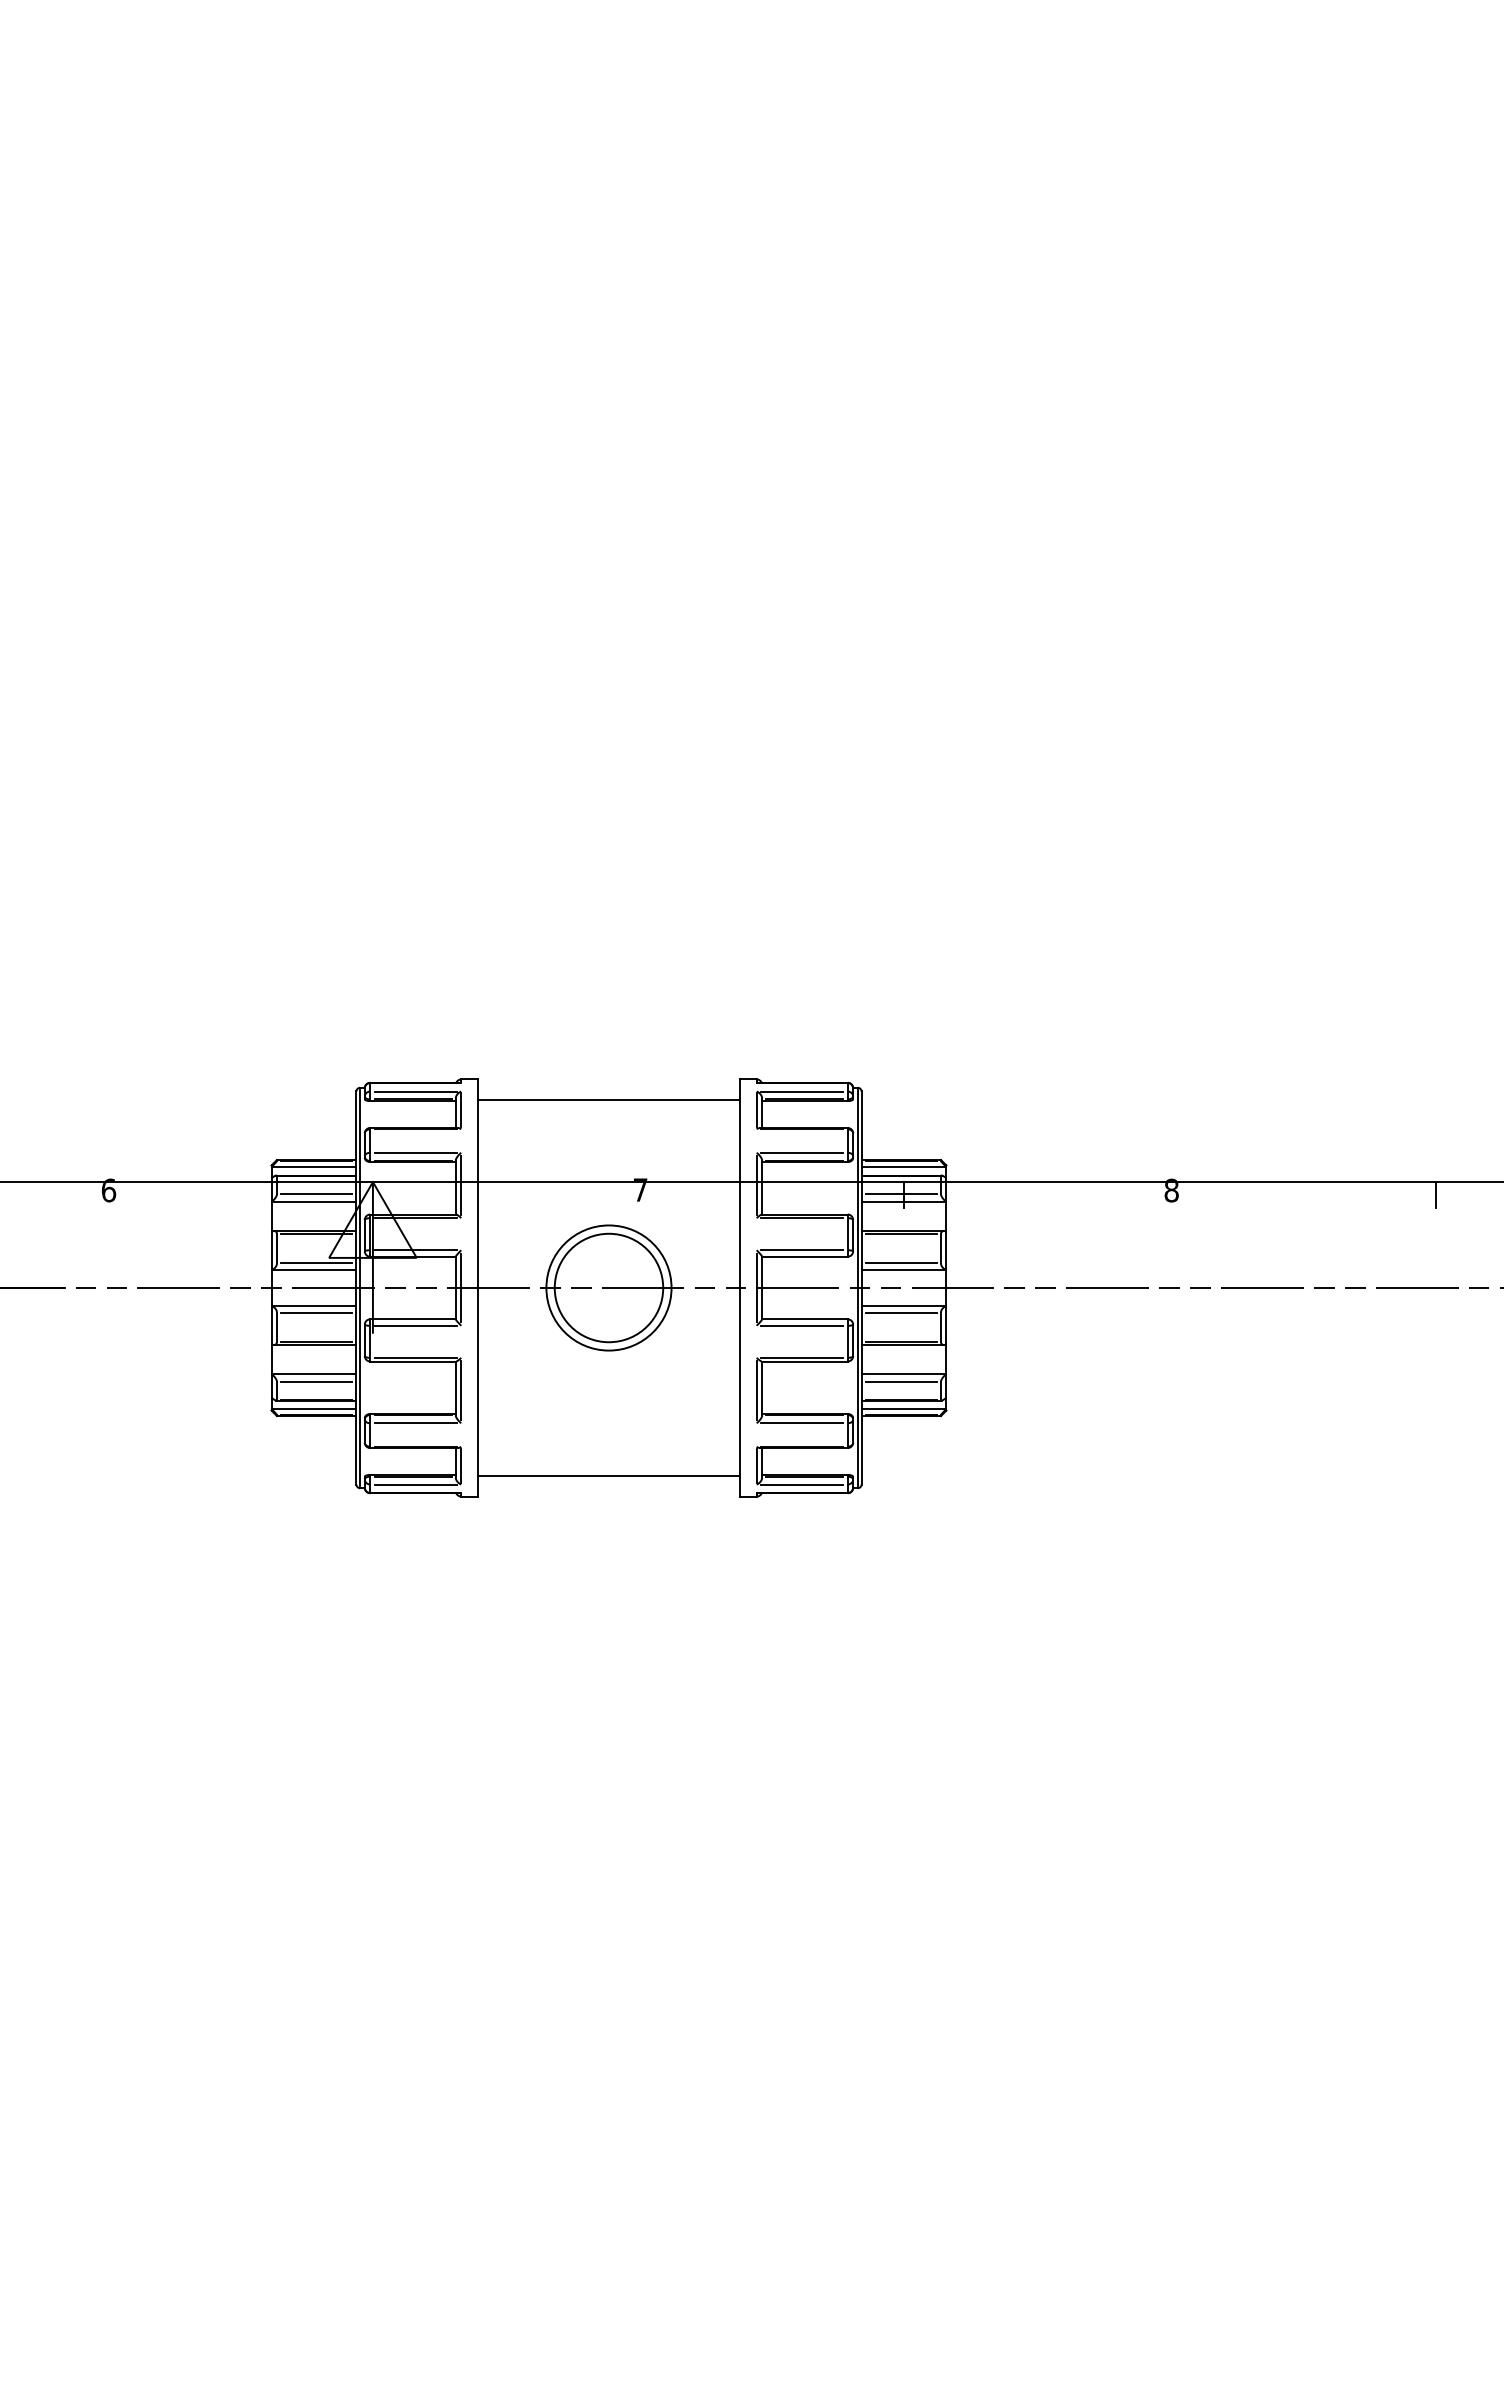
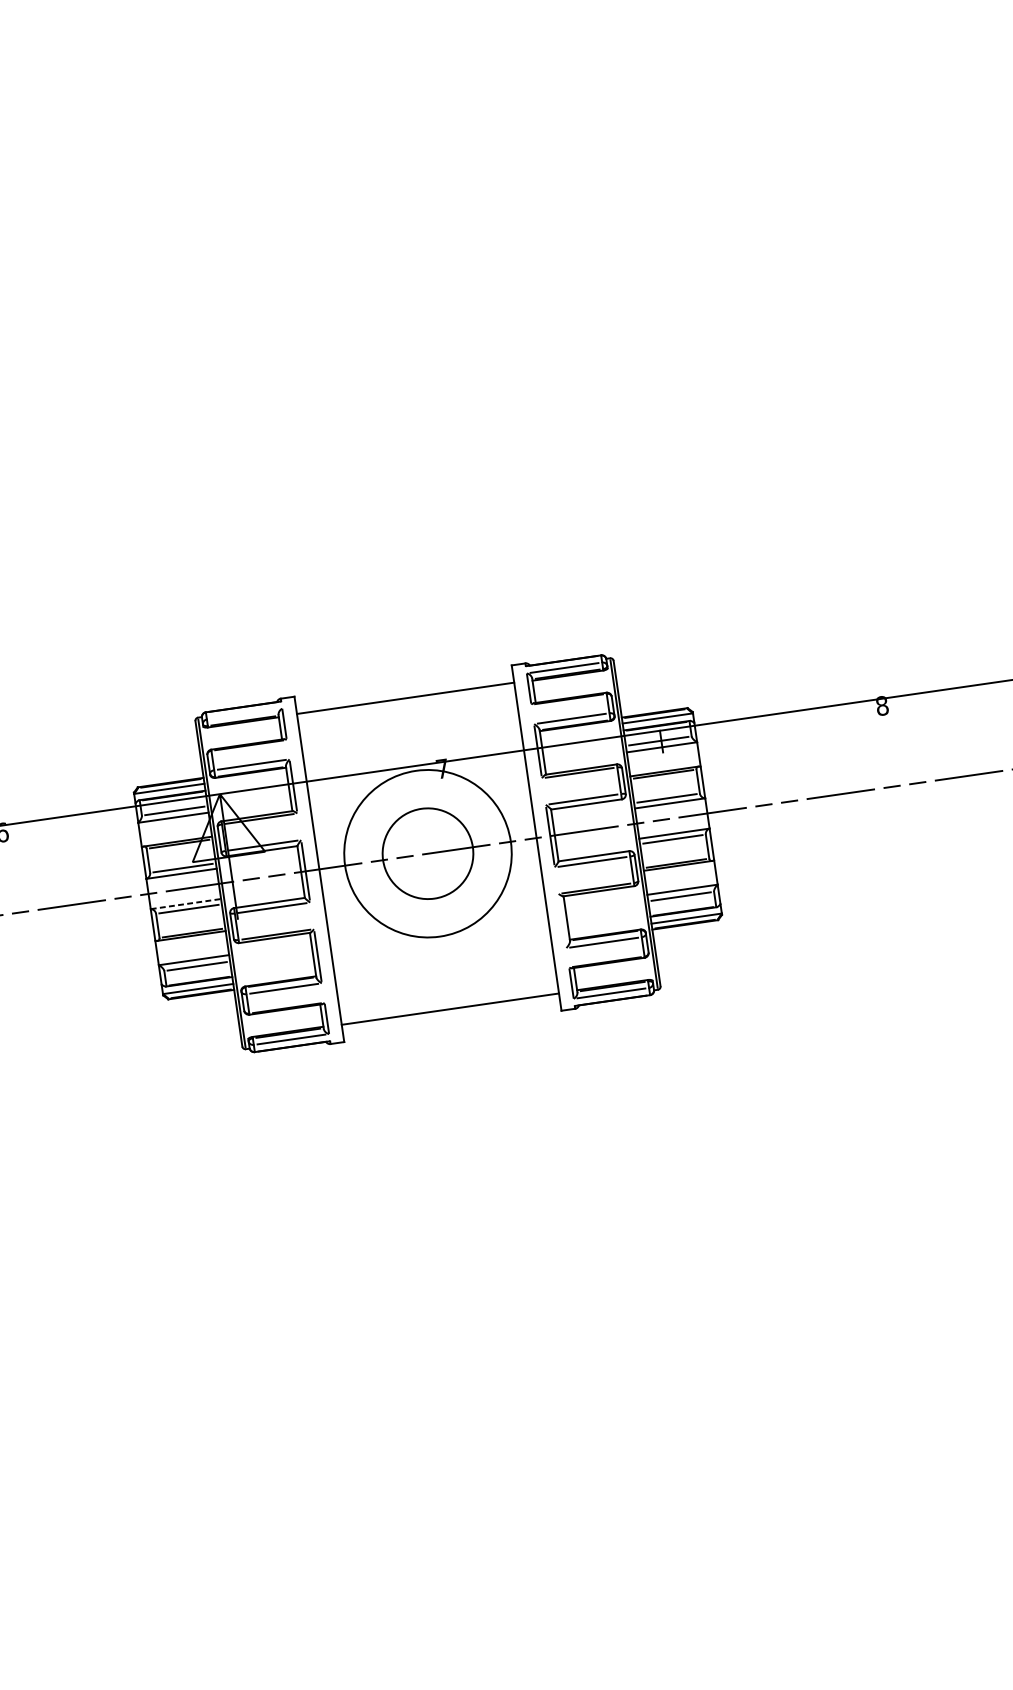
line: (415, 1091) -> (244, 714), removed
circle: (608, 1287) -> (427, 853), size x1.6
line: (314, 1306) -> (186, 904), solid -> dashed
line: (756, 1390) -> (562, 920), removed

